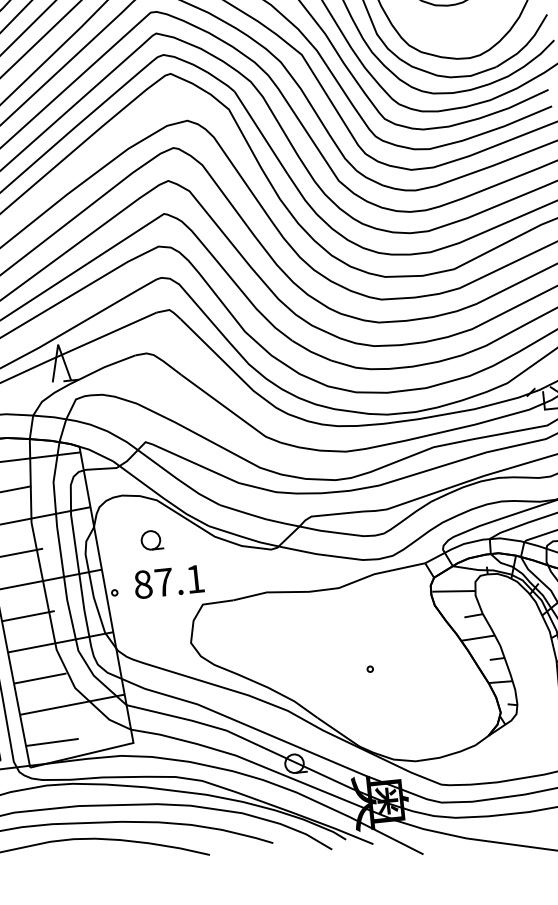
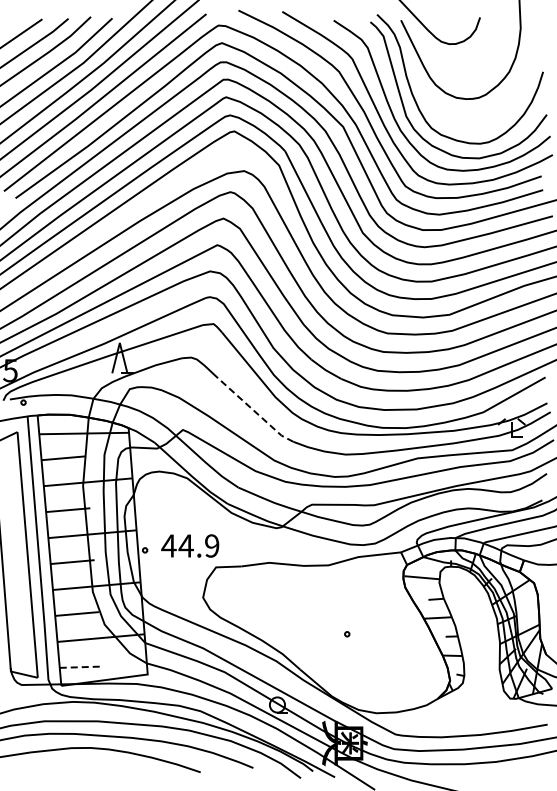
line: (229, 410) -> (254, 411), solid -> dashed
part: (151, 540) -> (179, 510), removed
text: (169, 581) -> (190, 545), 87.1 -> 44.9
line: (52, 742) -> (81, 667), solid -> dashed

